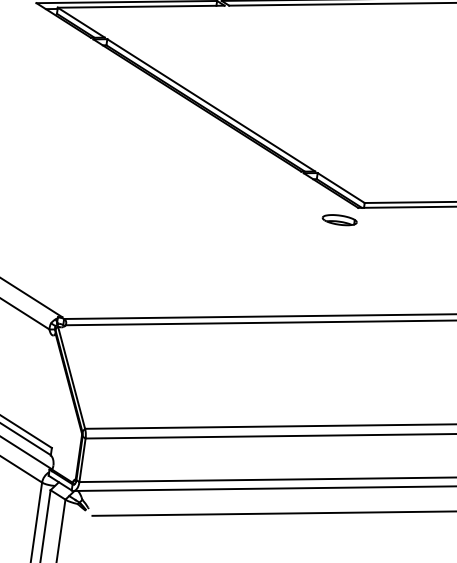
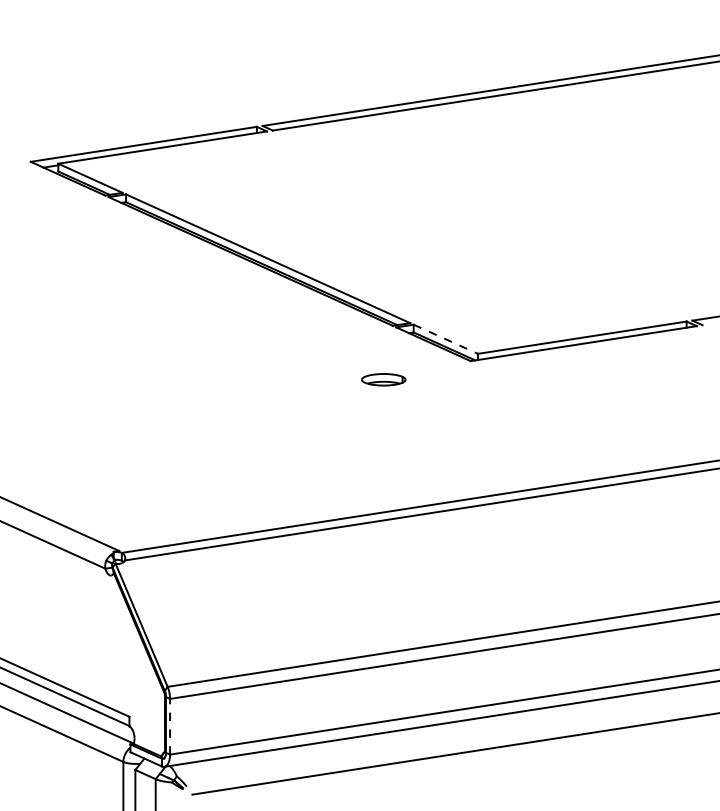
line: (341, 188) -> (446, 339), solid -> dashed
part: (339, 219) -> (383, 379), moved
line: (82, 460) -> (170, 726), solid -> dashed

